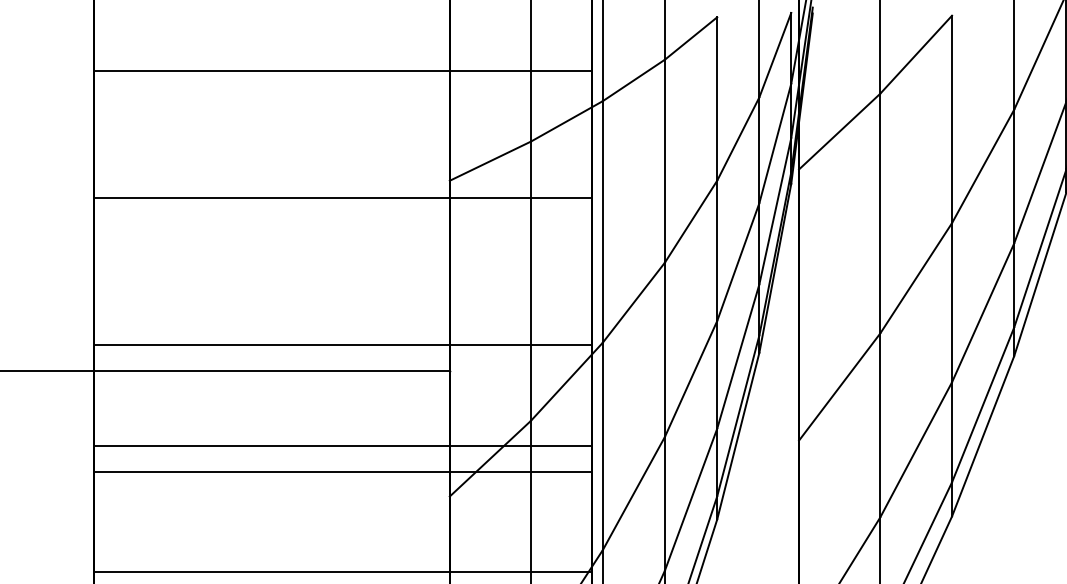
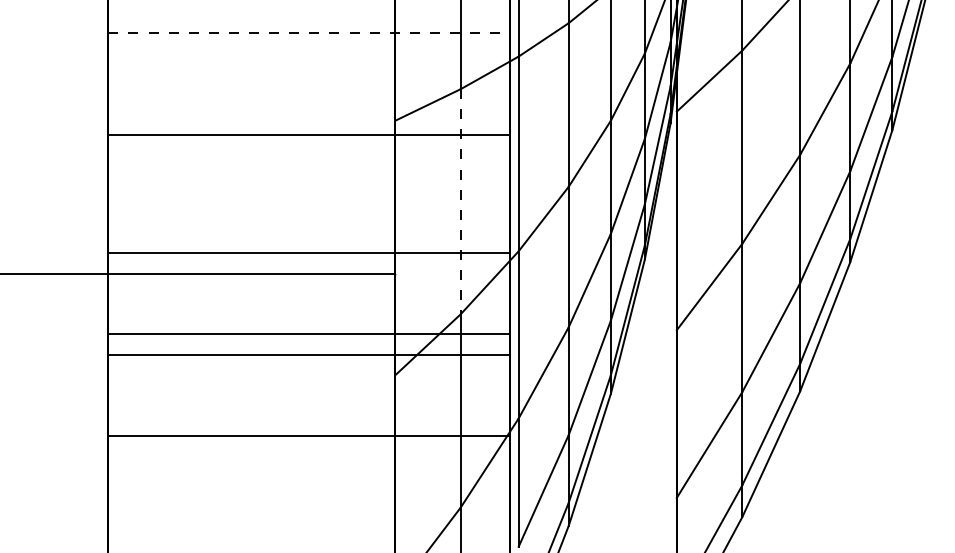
line: (343, 71) -> (309, 32), solid -> dashed
line: (530, 280) -> (460, 201), solid -> dashed

